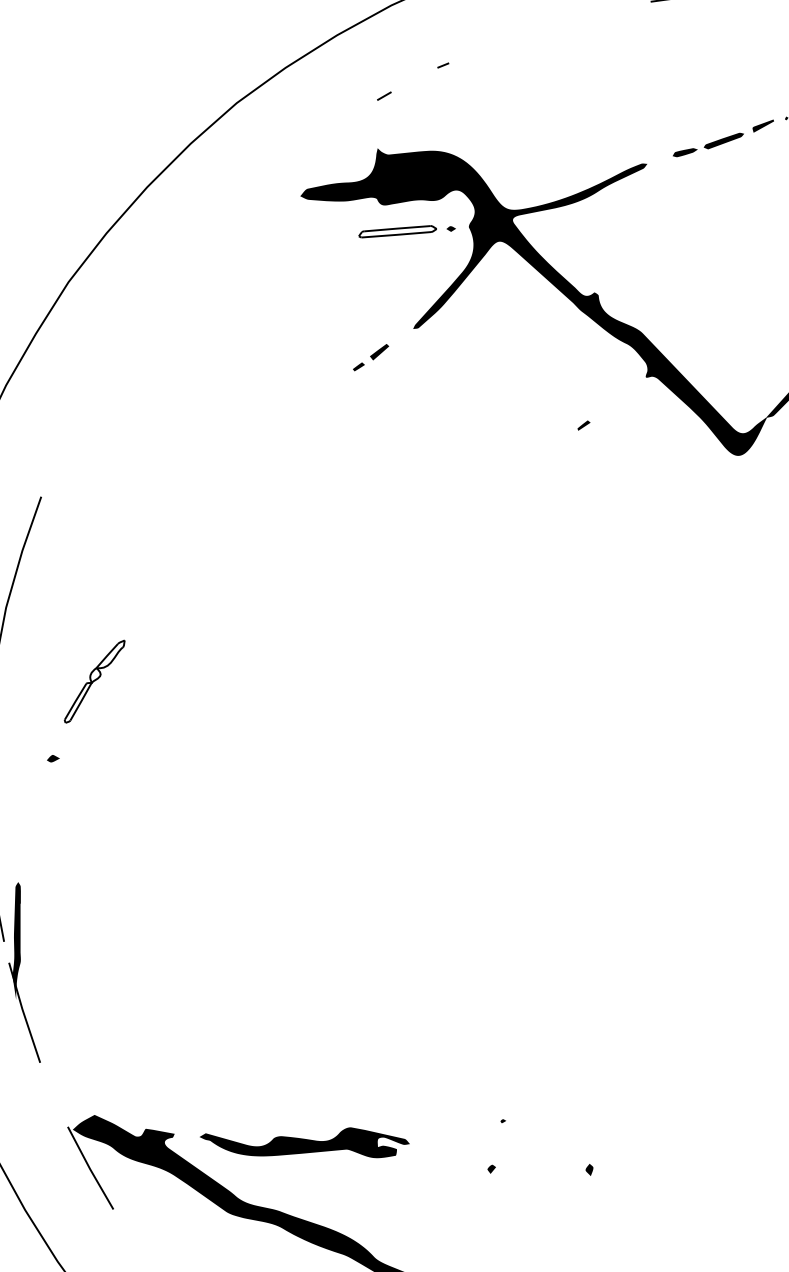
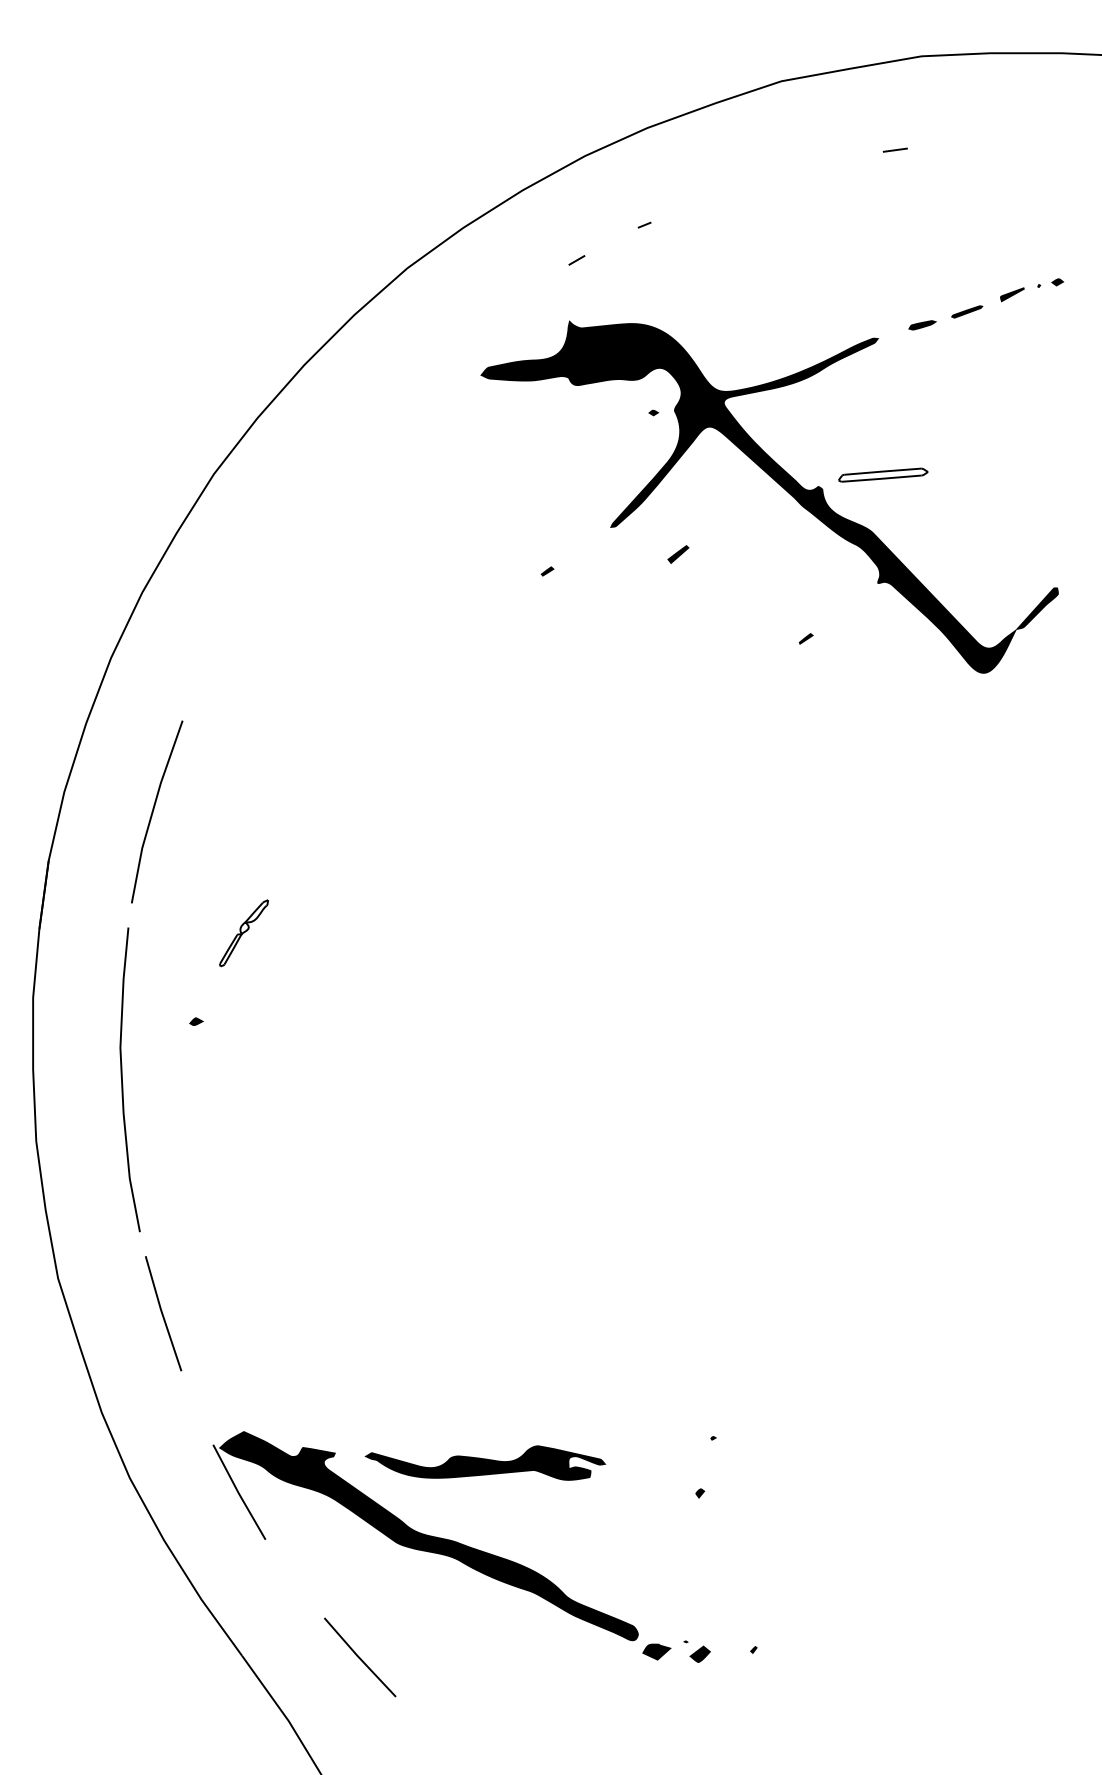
part: (724, 140) -> (967, 311), size x0.7
part: (397, 231) -> (883, 474), moved
part: (379, 352) -> (678, 554), moved
part: (94, 681) -> (243, 933), size x0.7
fill: (16, 941) -> (154, 1231), removed
fill: (589, 1170) -> (812, 1494), removed

